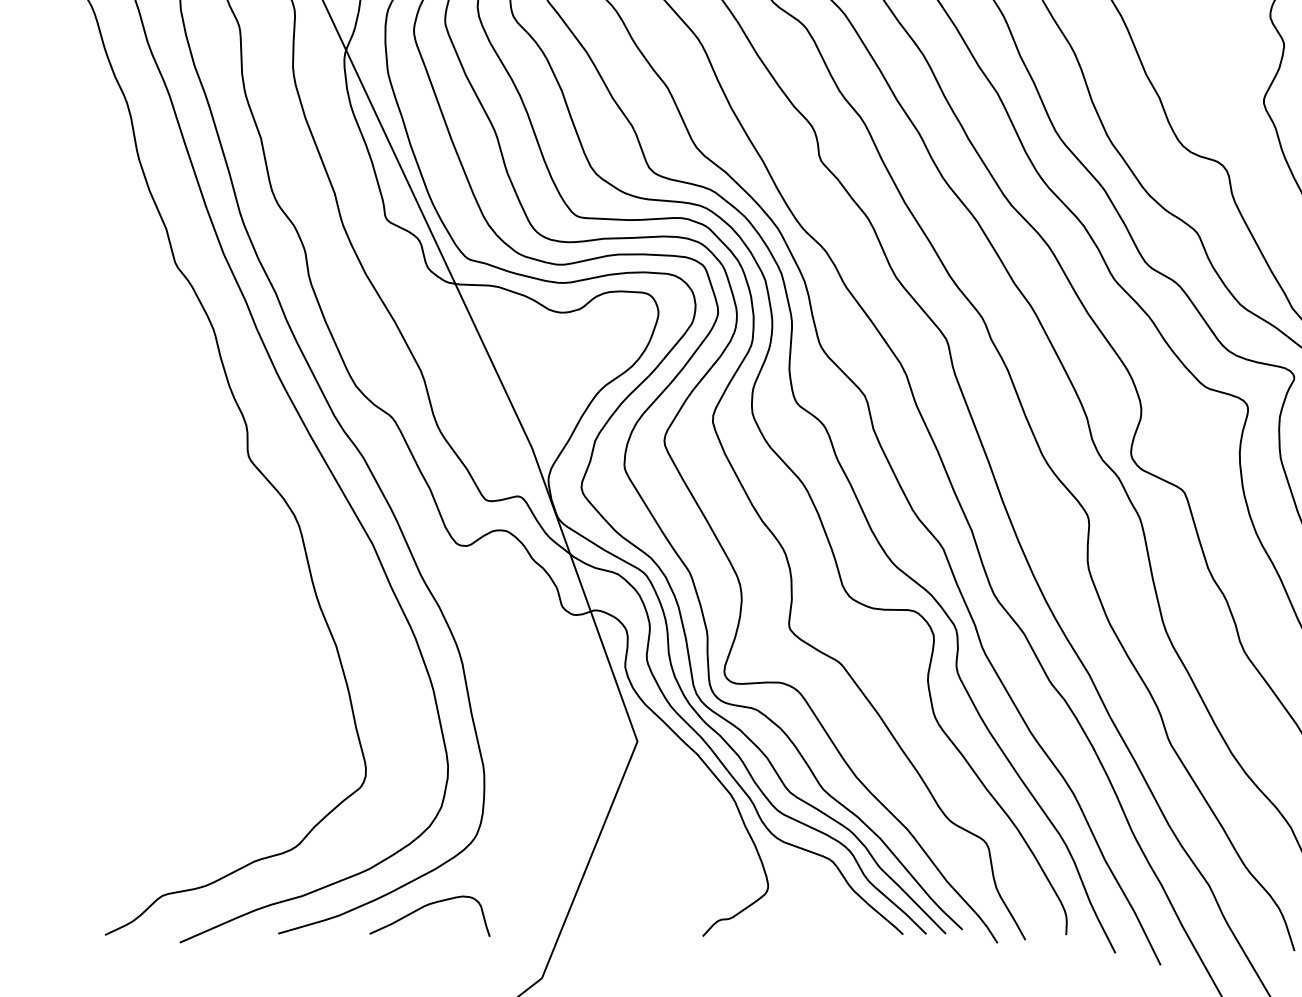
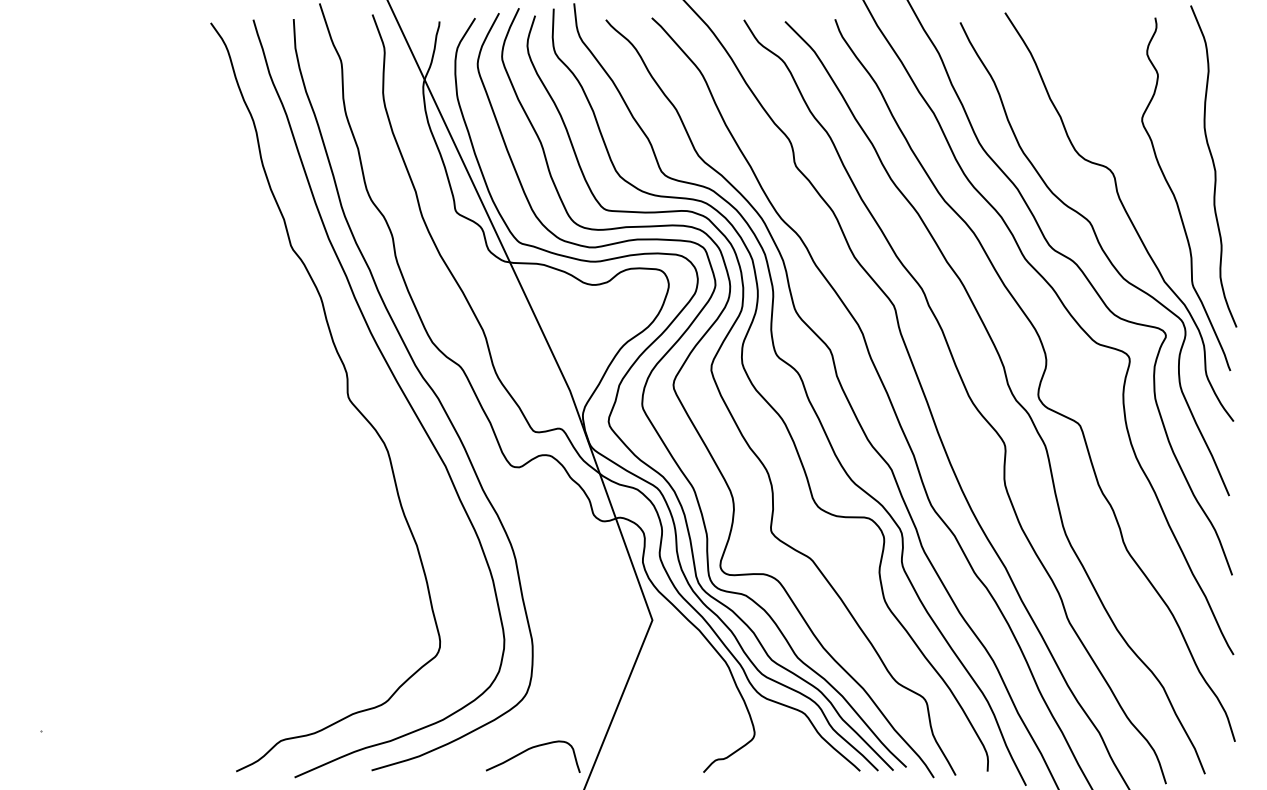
curve: (423, 908) -> (528, 750), moved

